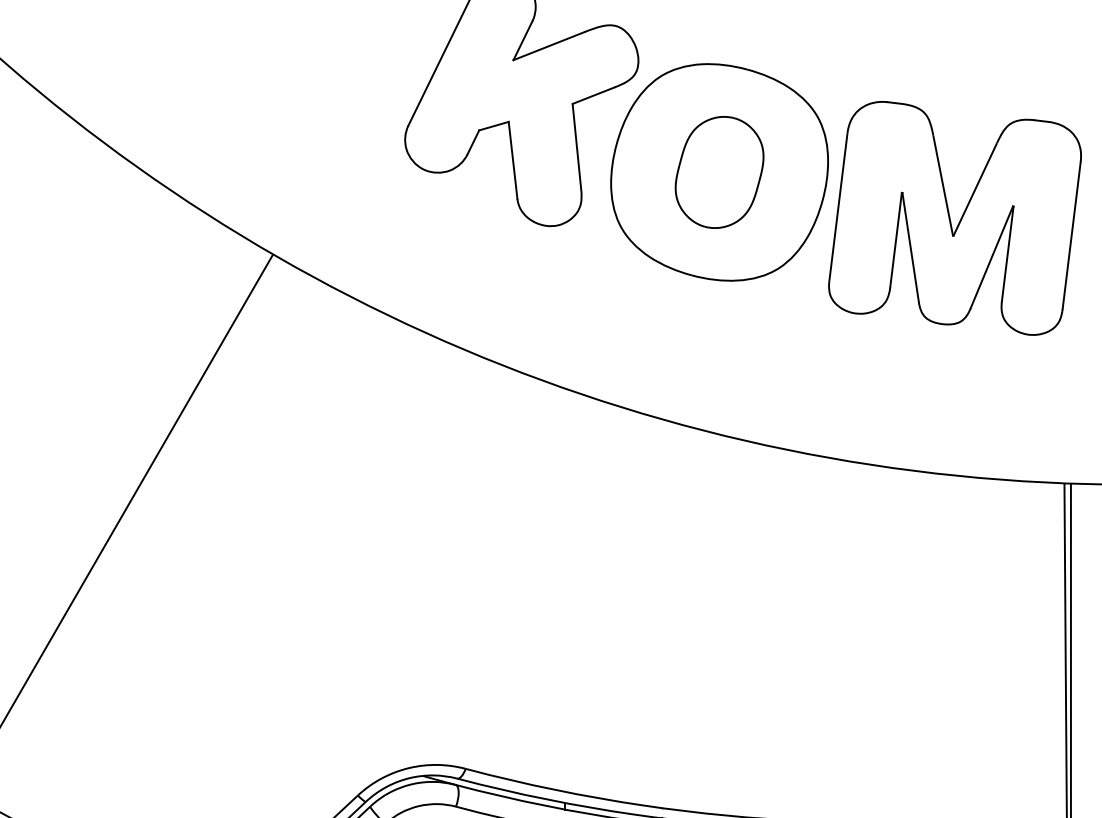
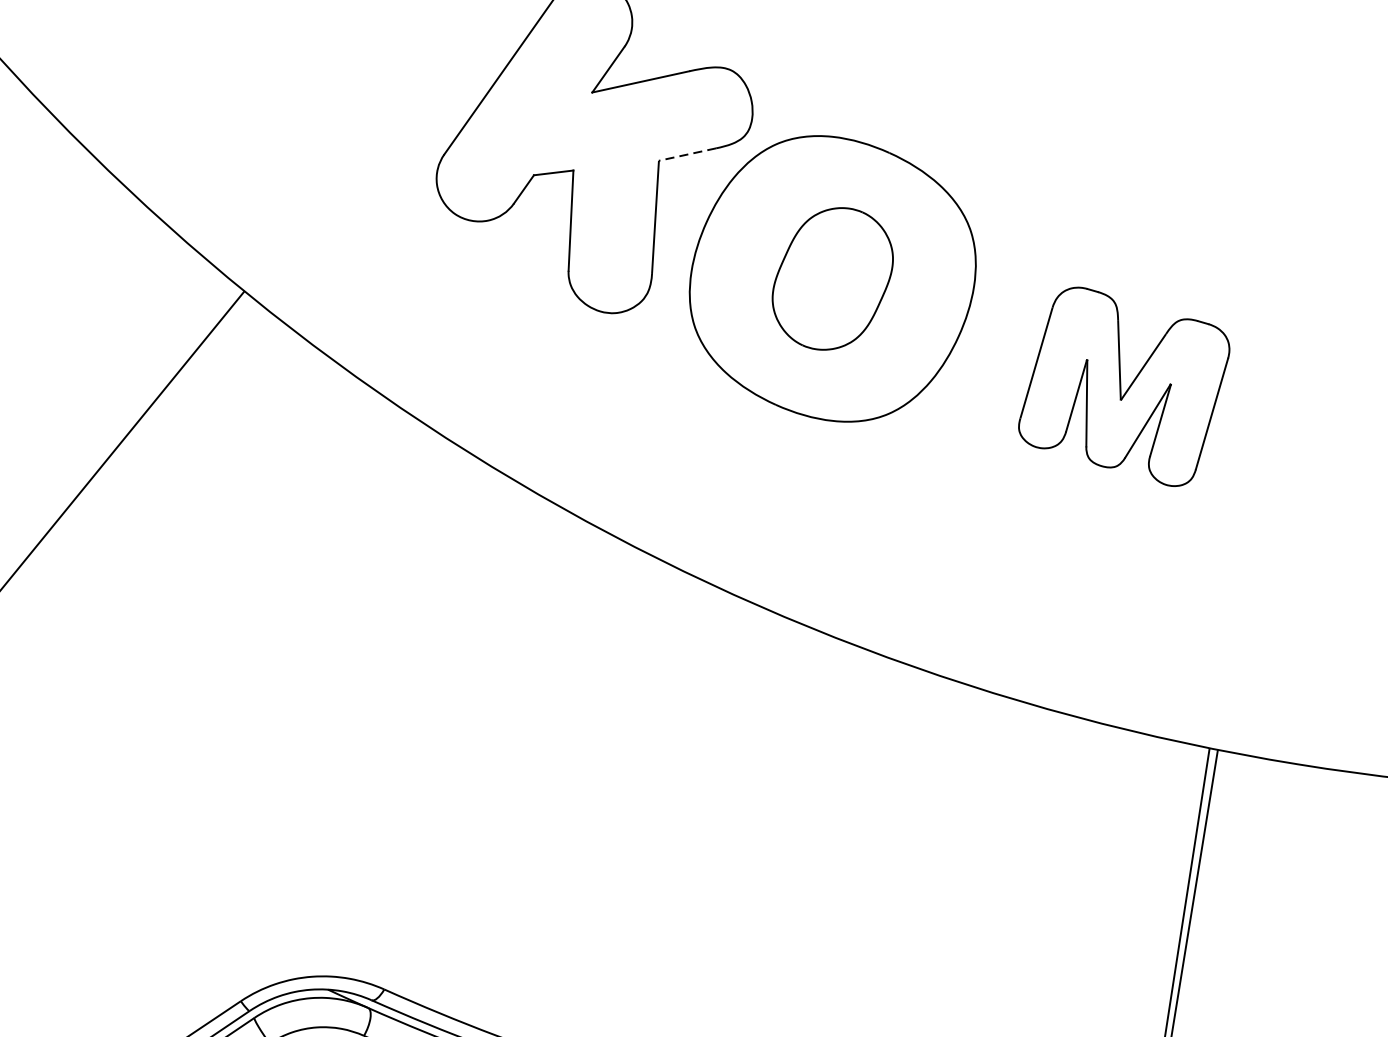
line: (593, 95) -> (687, 154), solid -> dashed
part: (954, 218) -> (1123, 386), size x0.6

